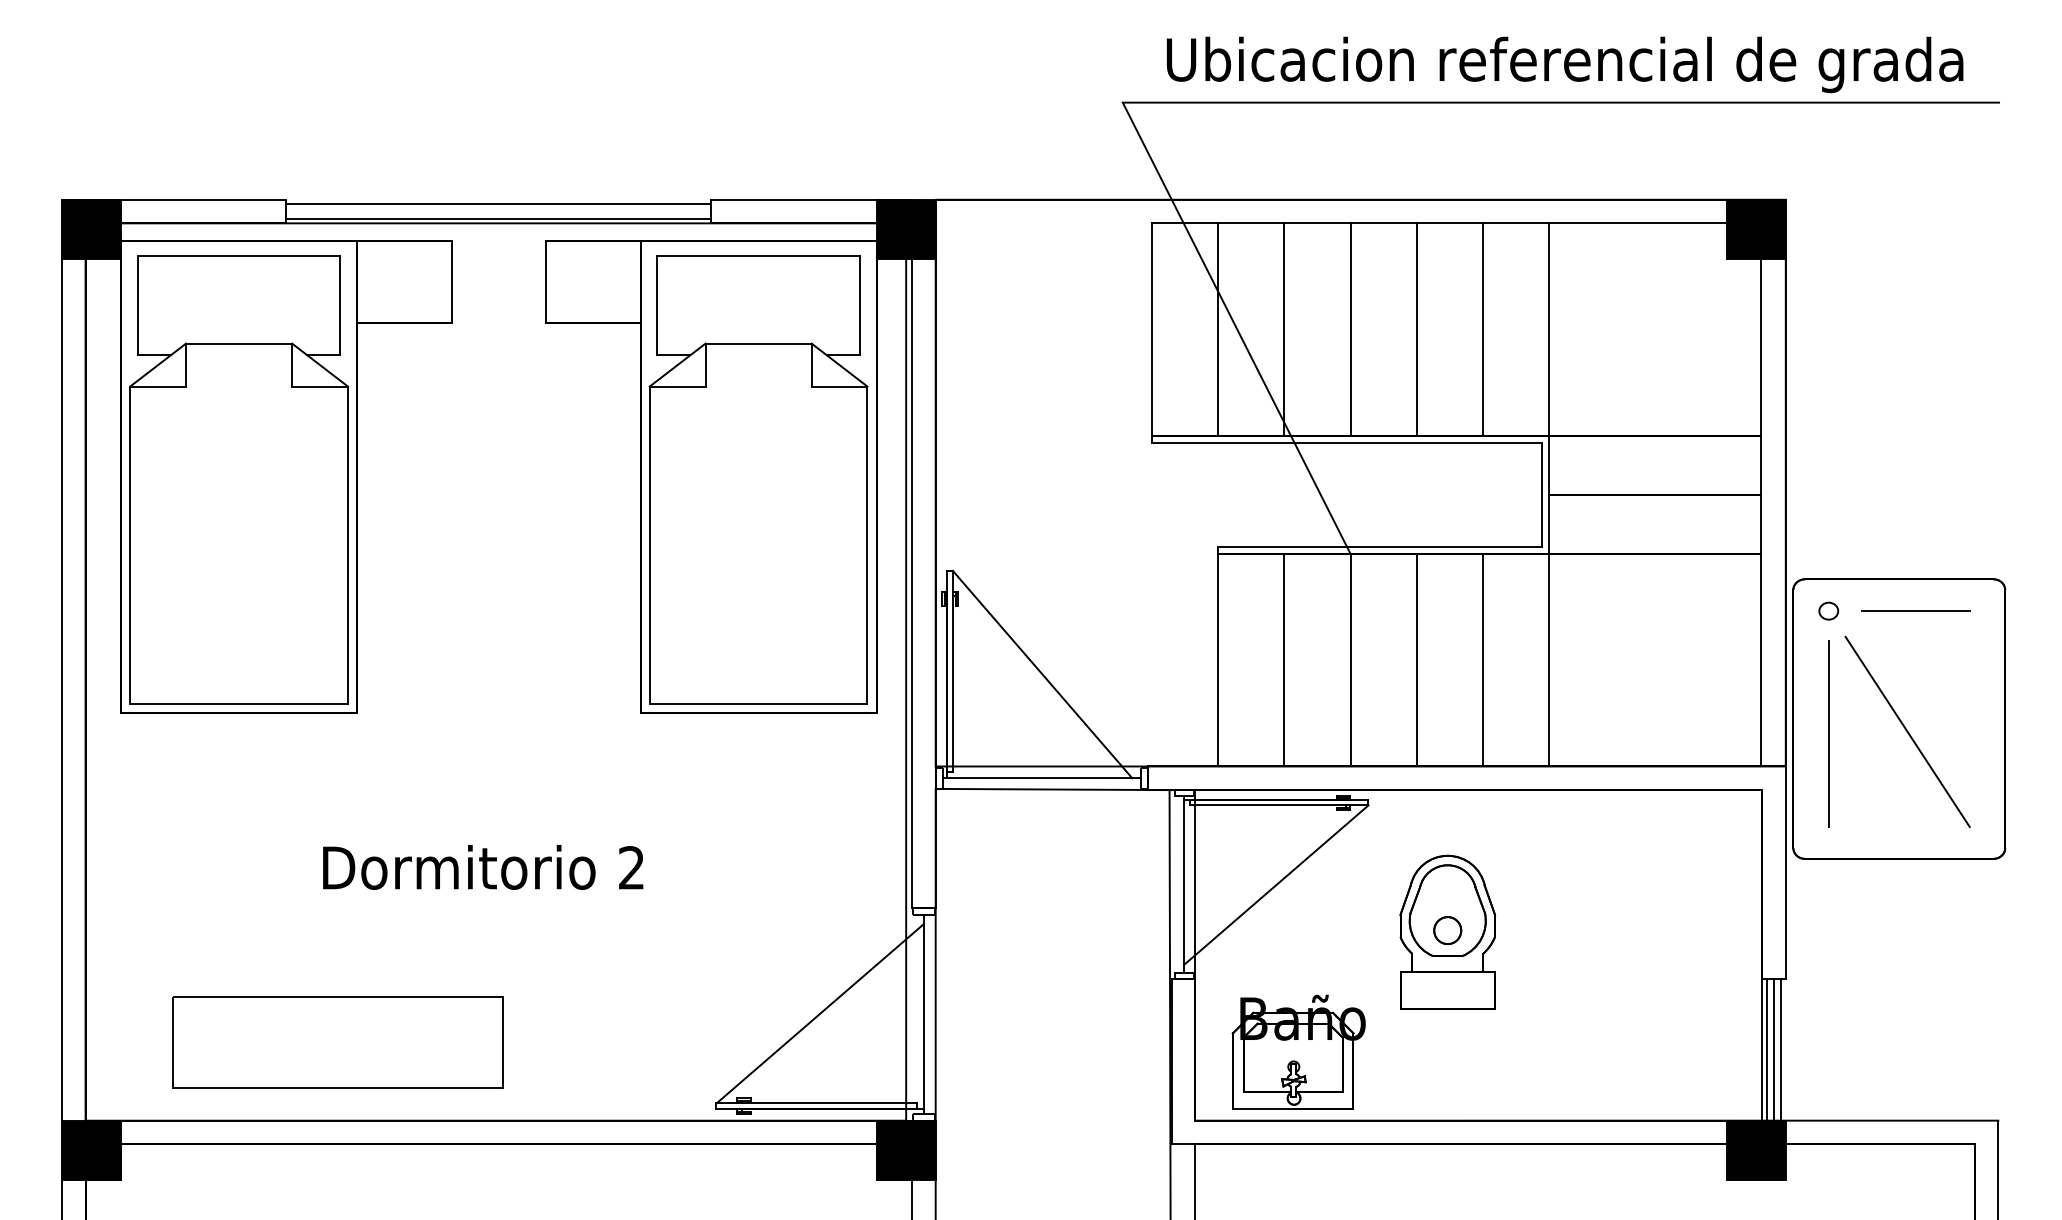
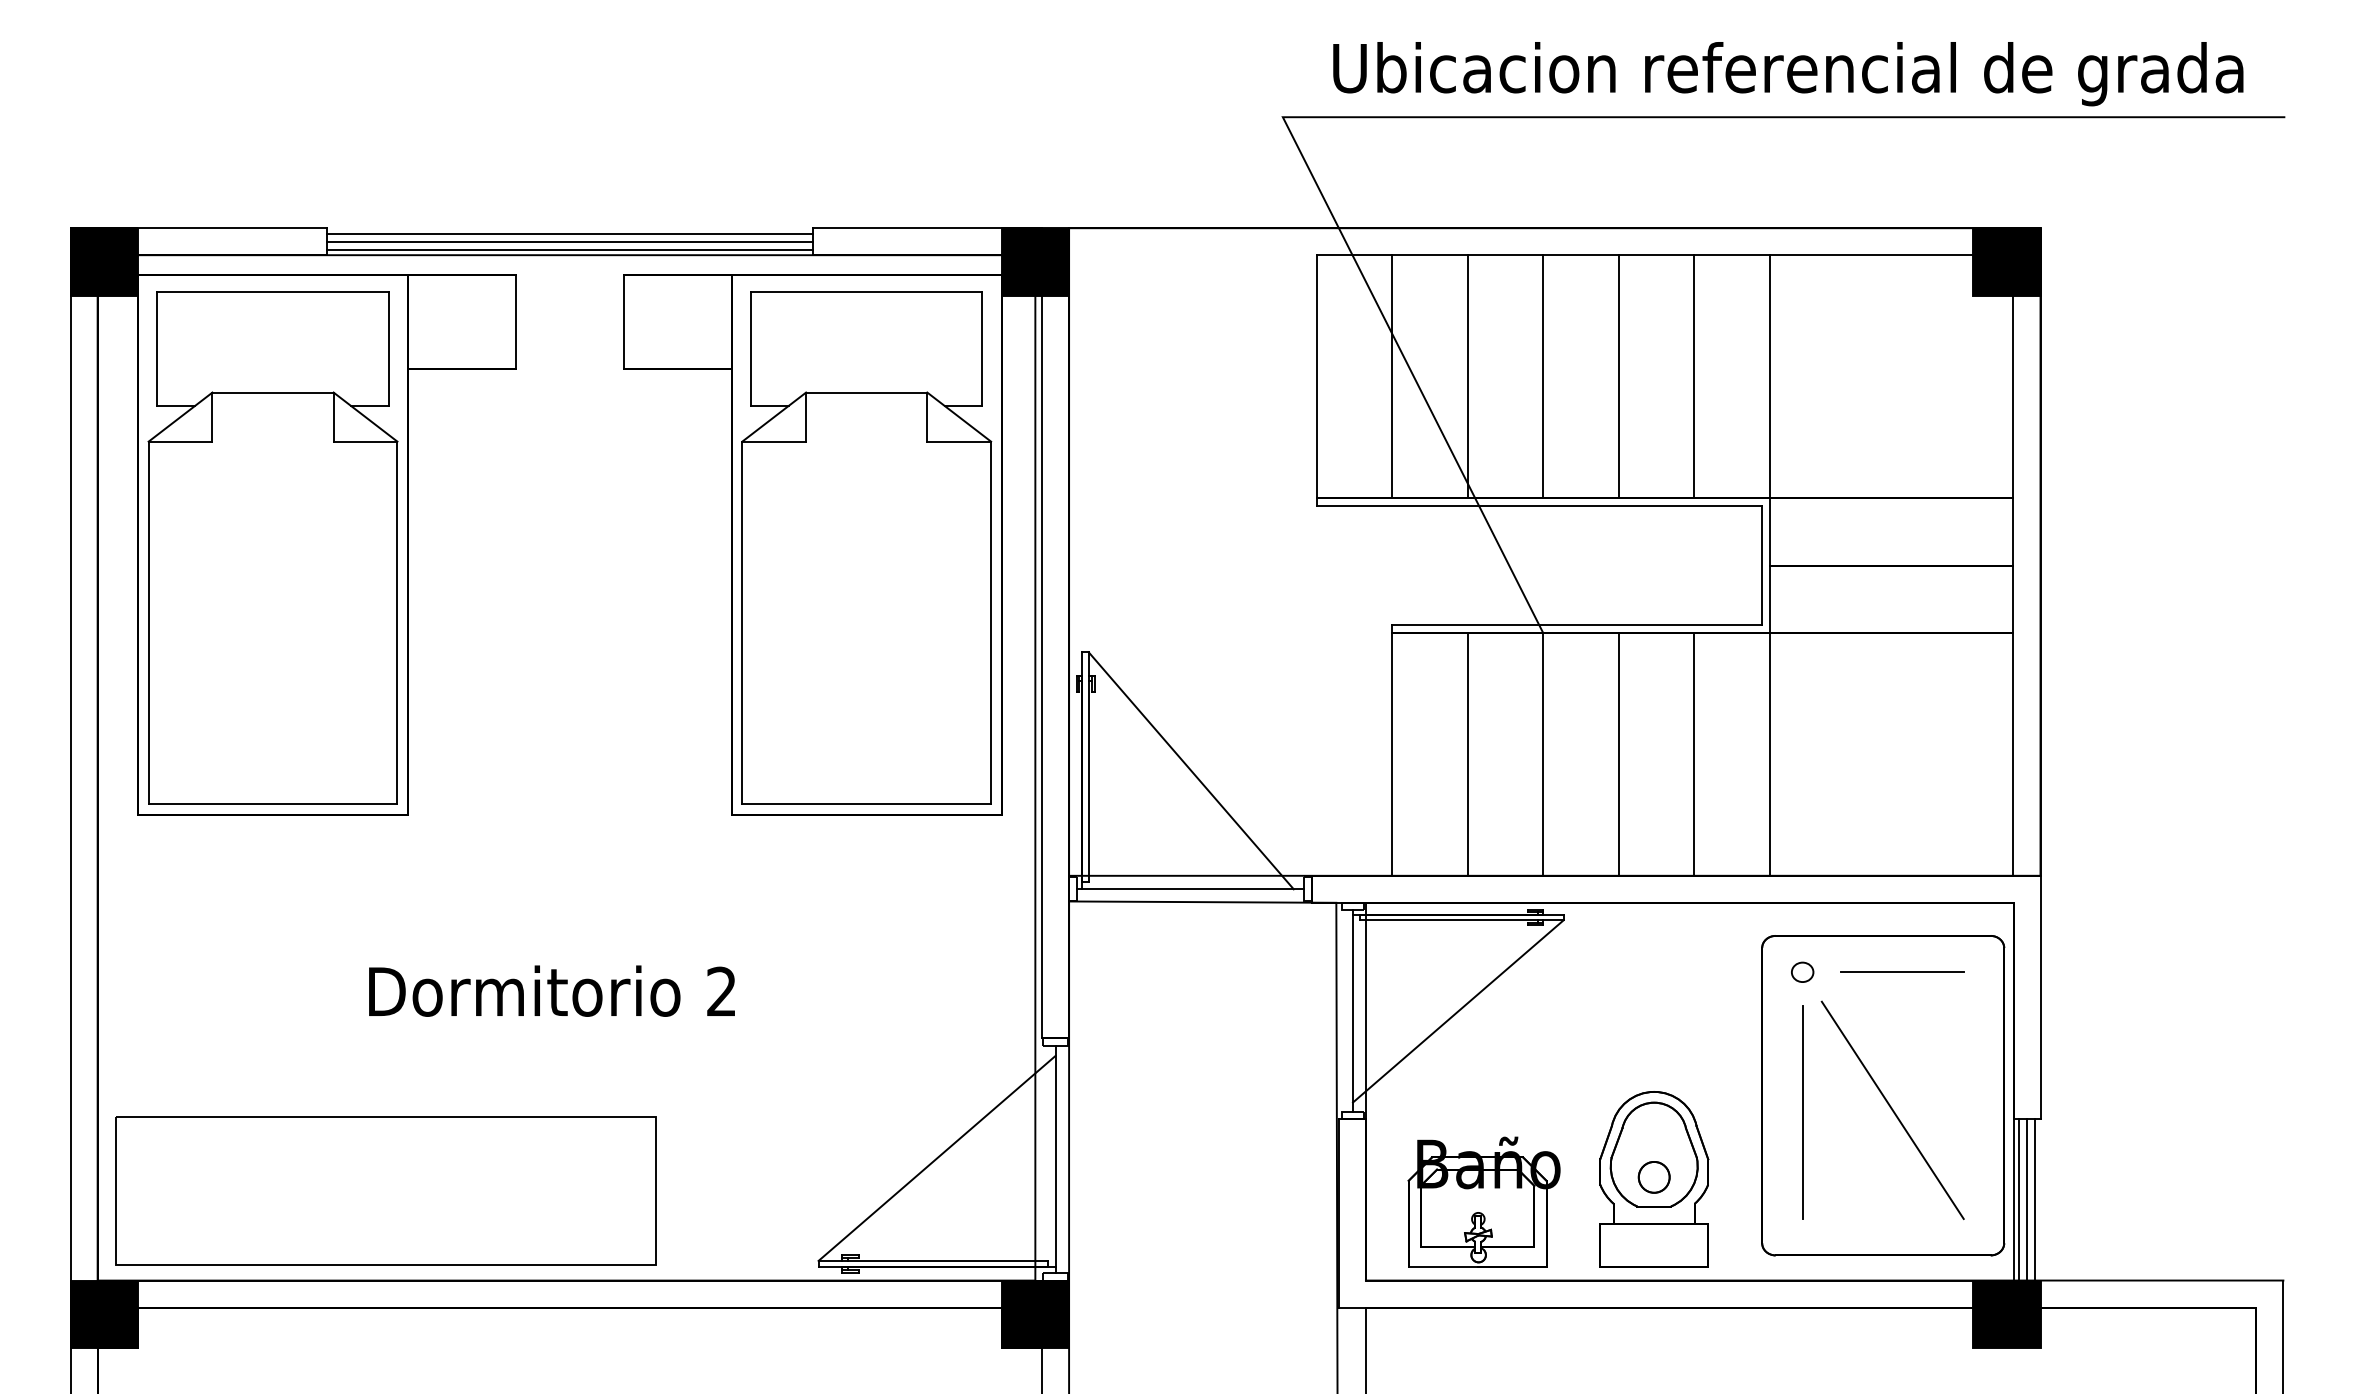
line: (498, 211) -> (569, 241), added
part: (1899, 718) -> (1883, 1095), moved
part: (1447, 932) -> (1654, 1179), moved
part: (337, 1041) -> (385, 1190), size x1.43

